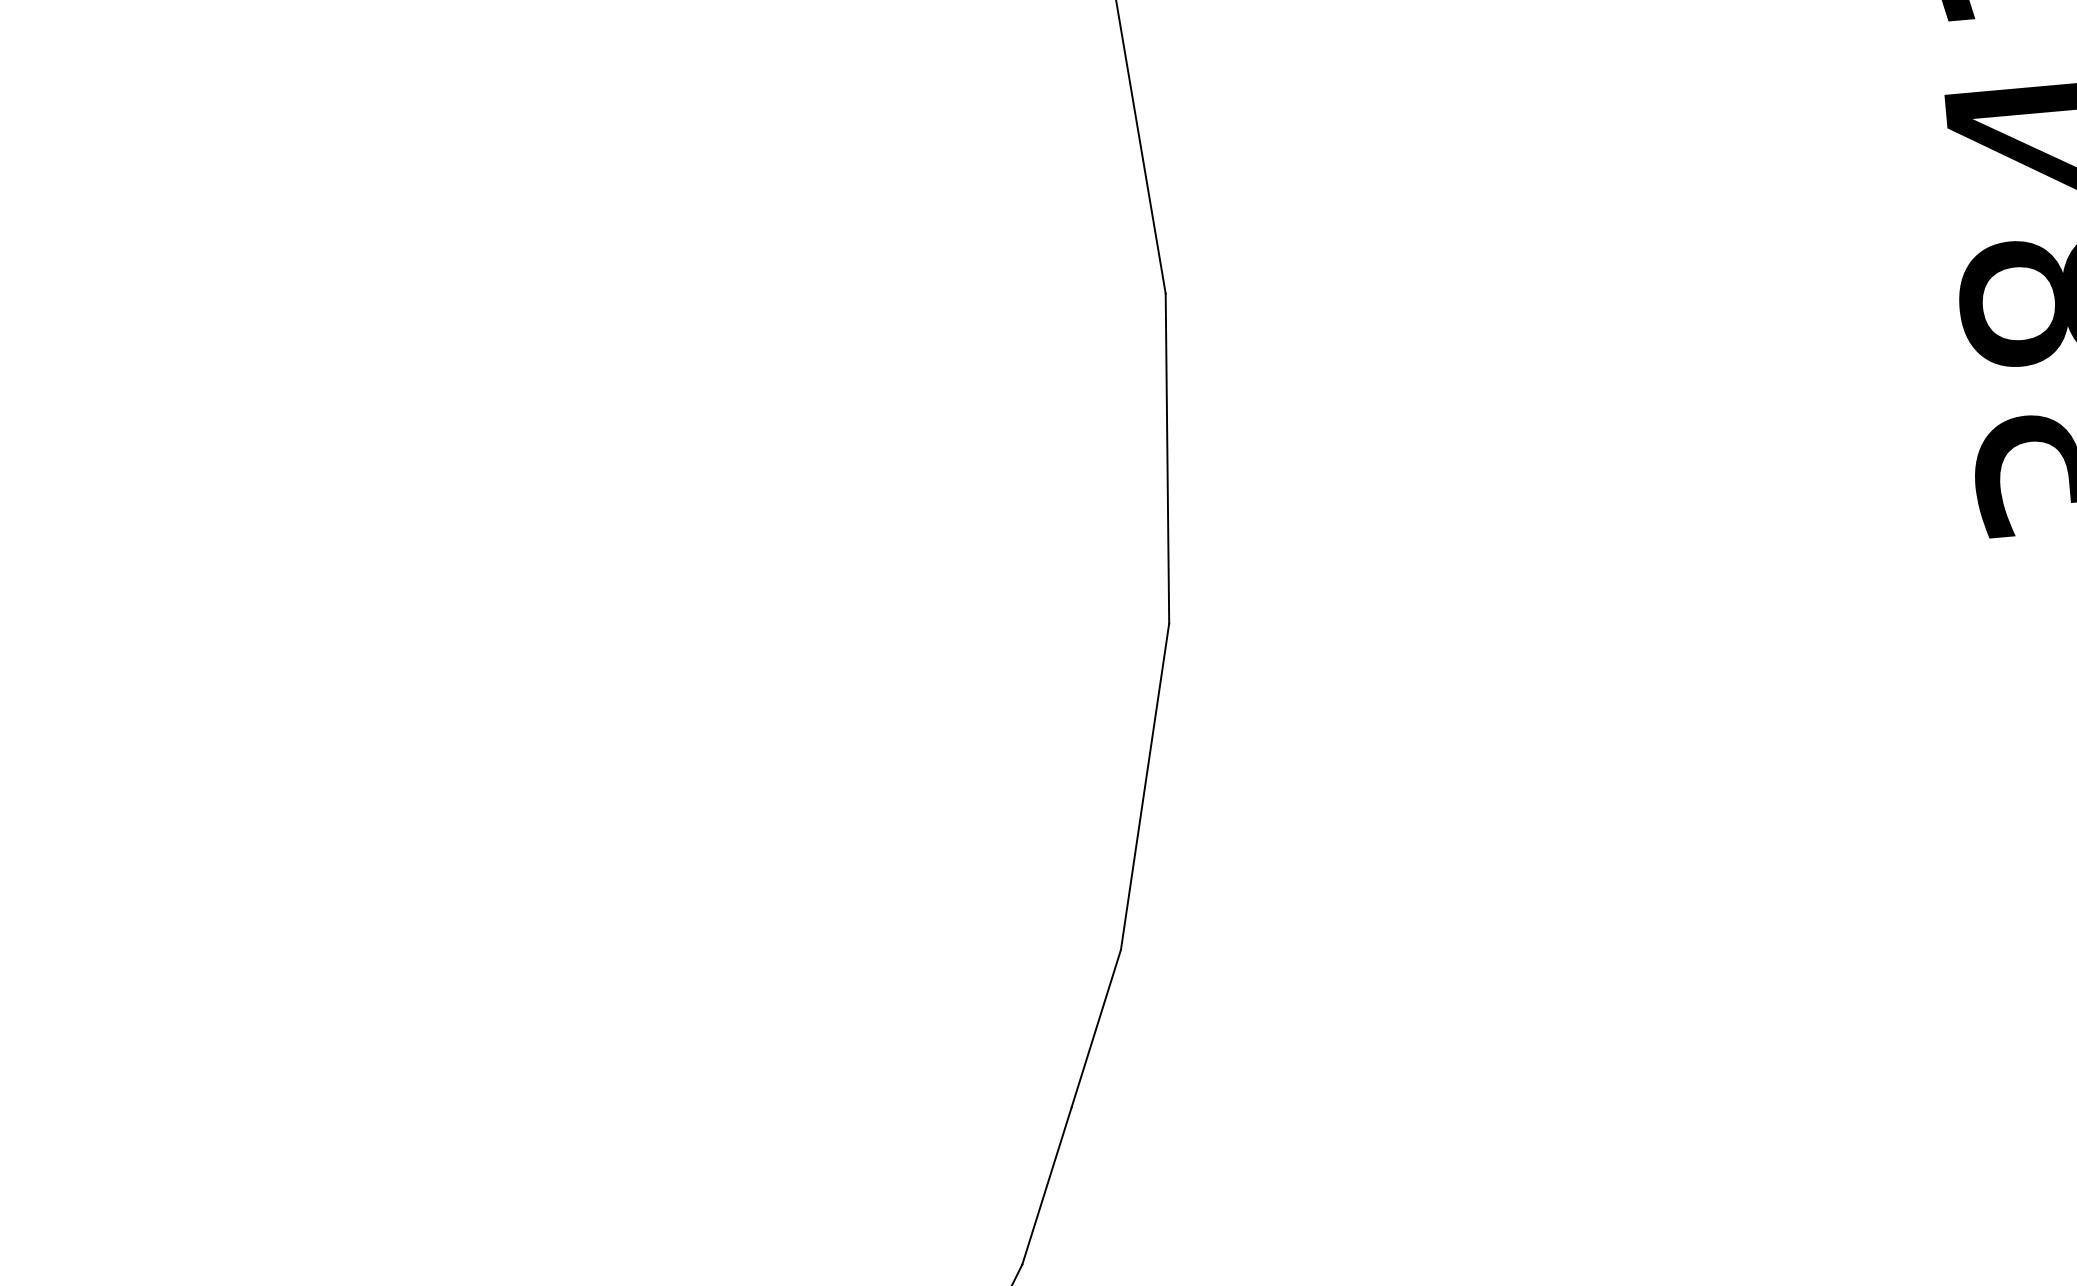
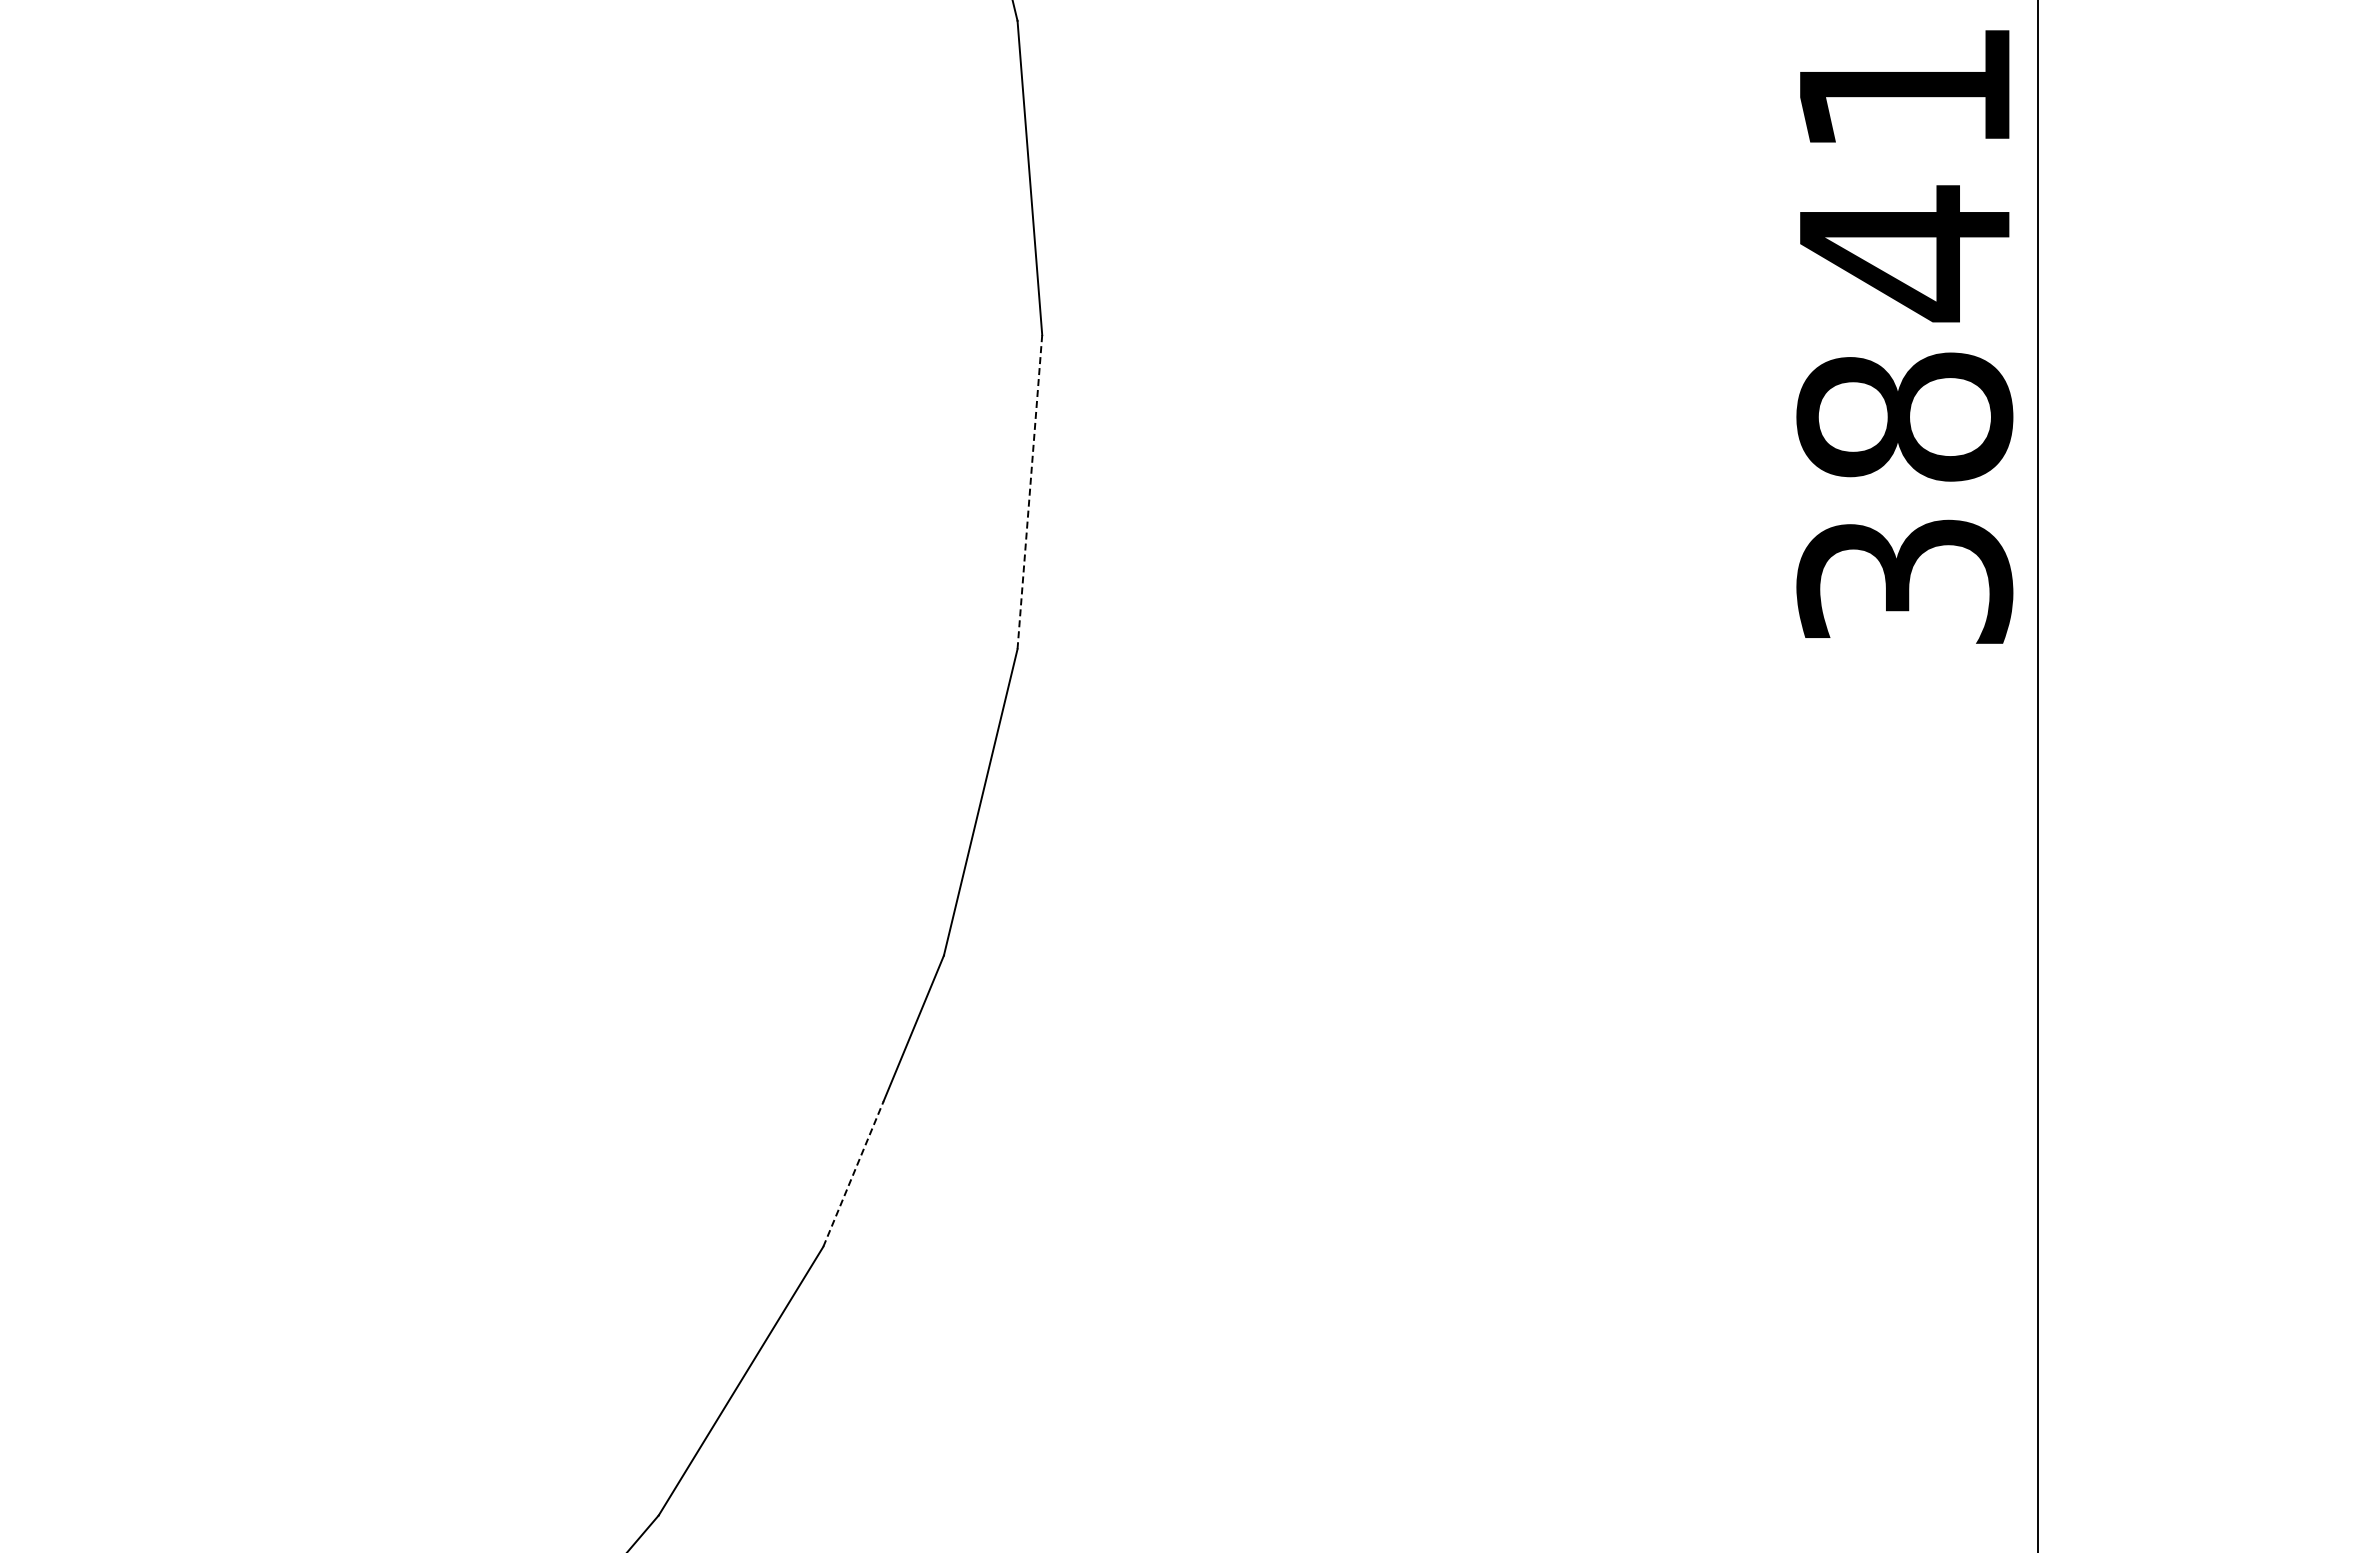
line: (1167, 459) -> (1029, 492), solid -> dashed
line: (1047, 1186) -> (853, 1174), solid -> dashed

